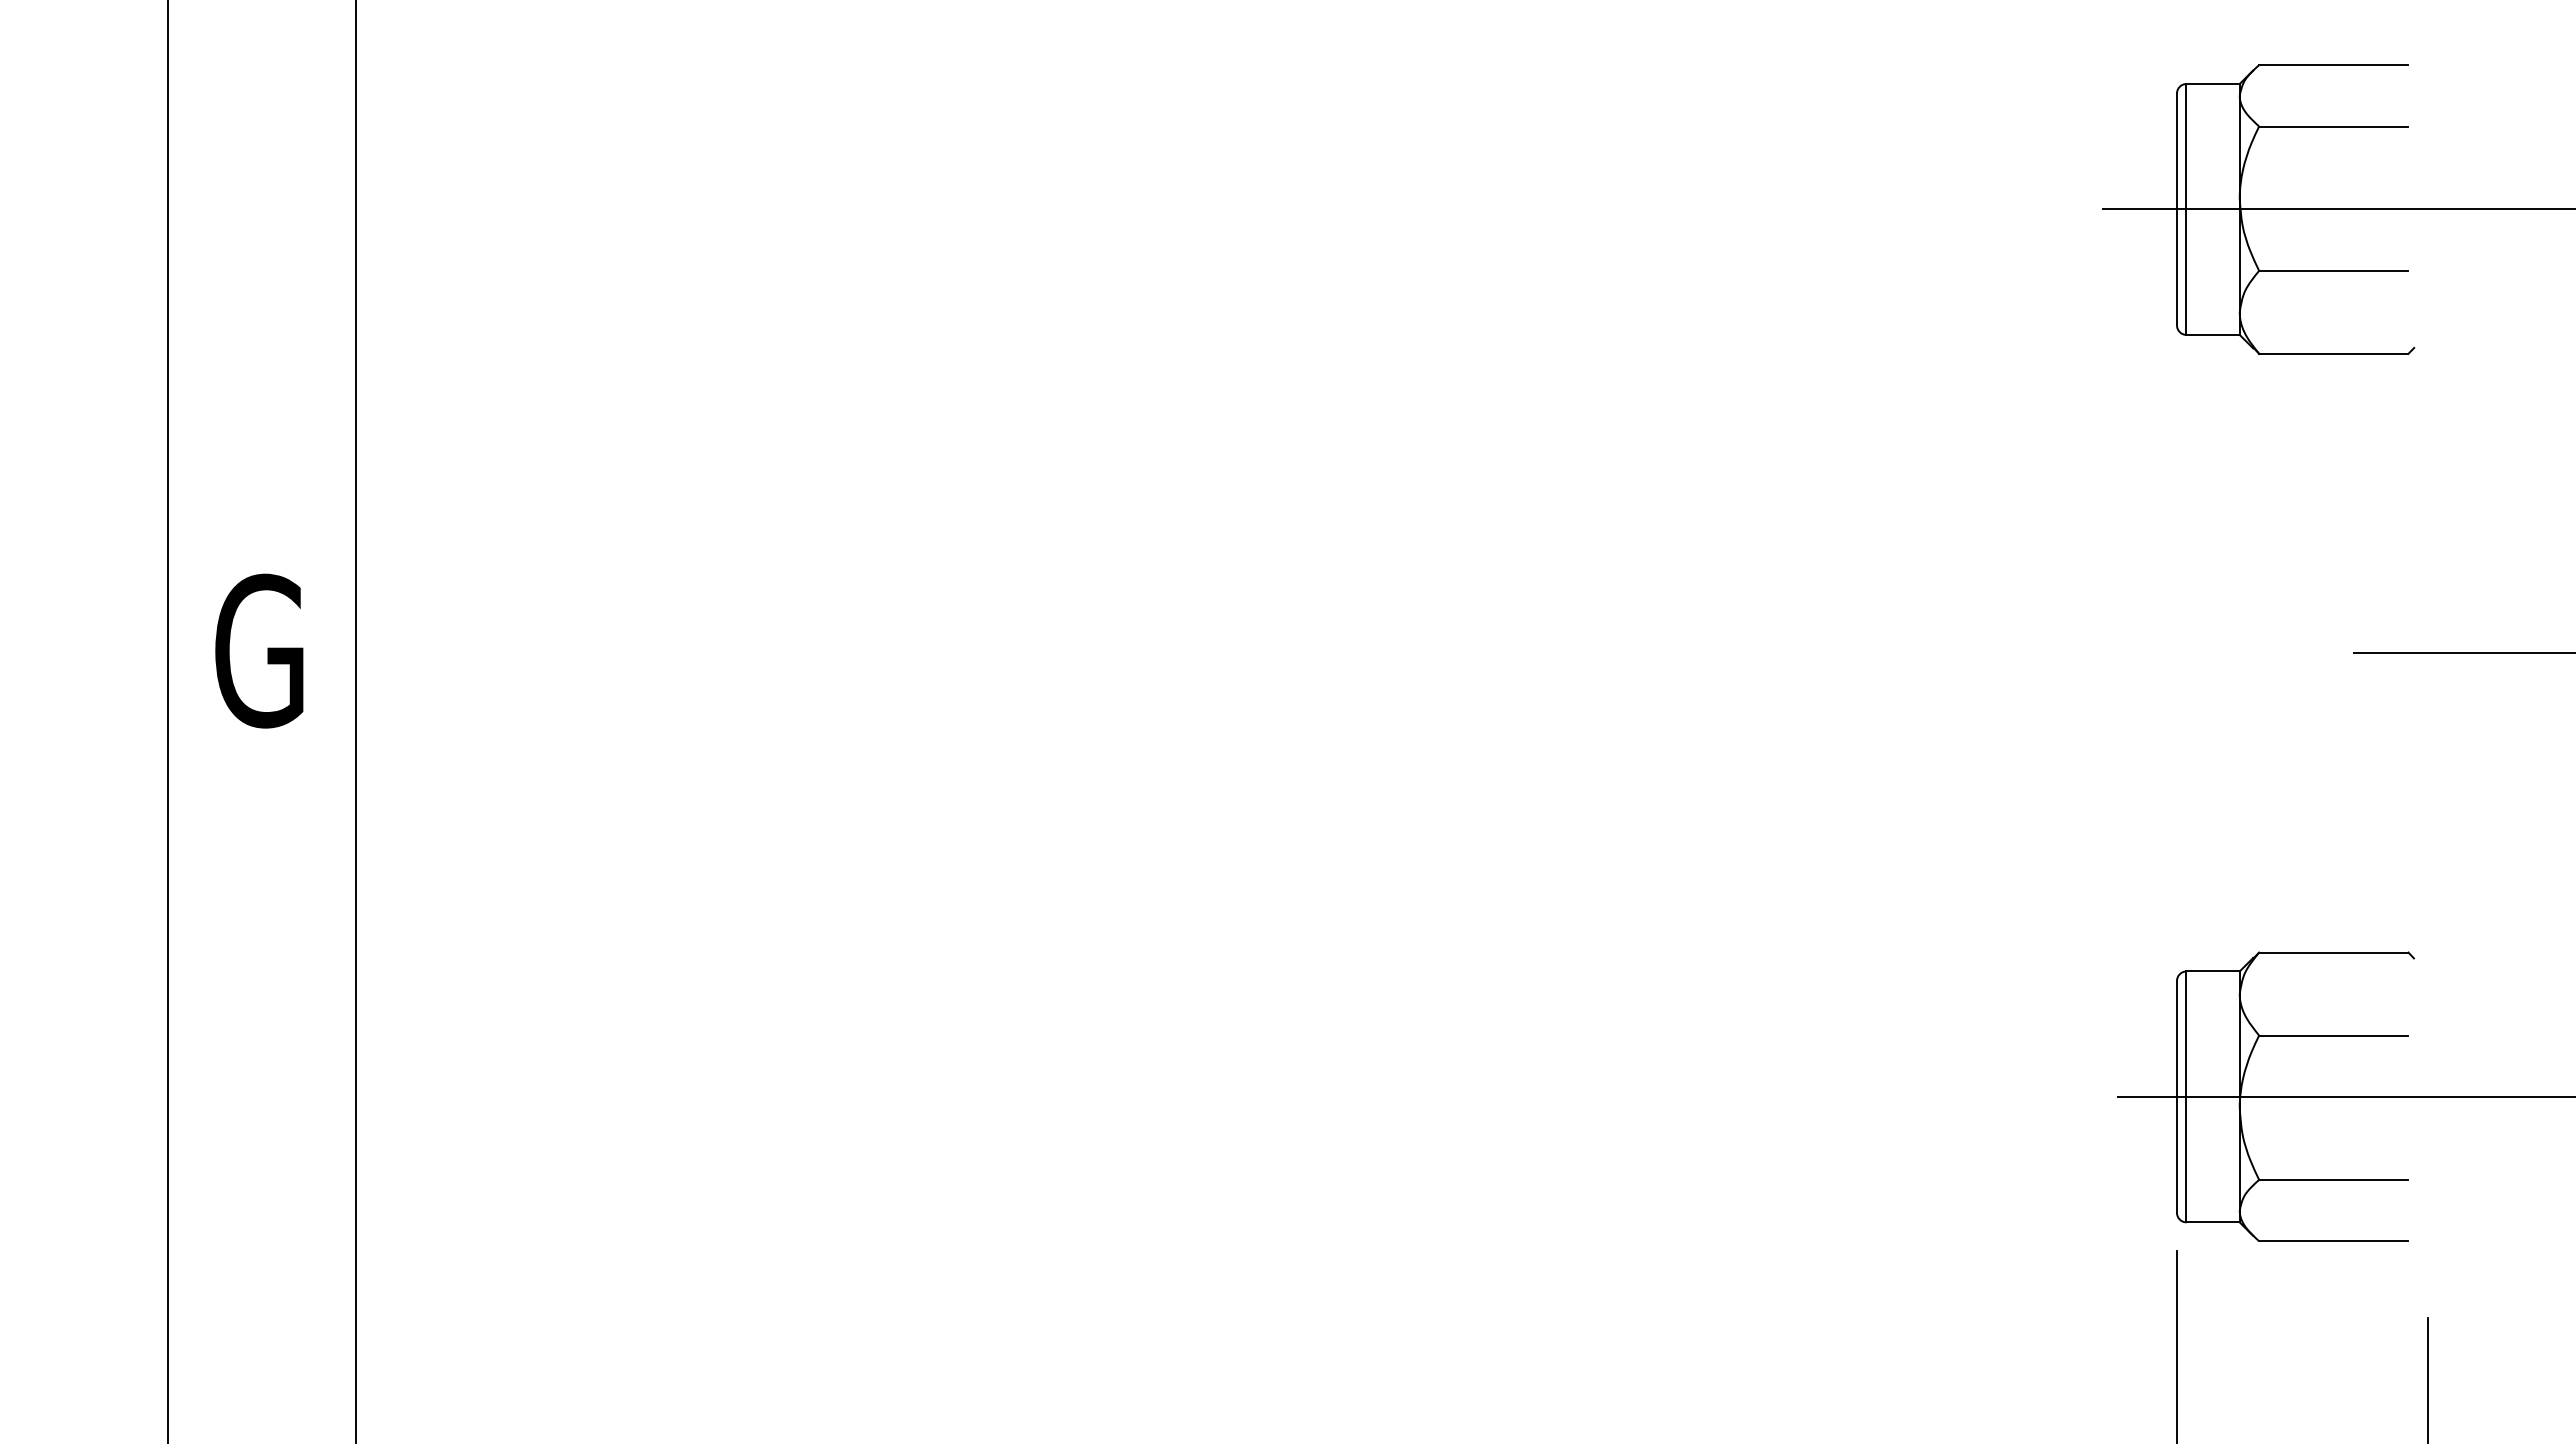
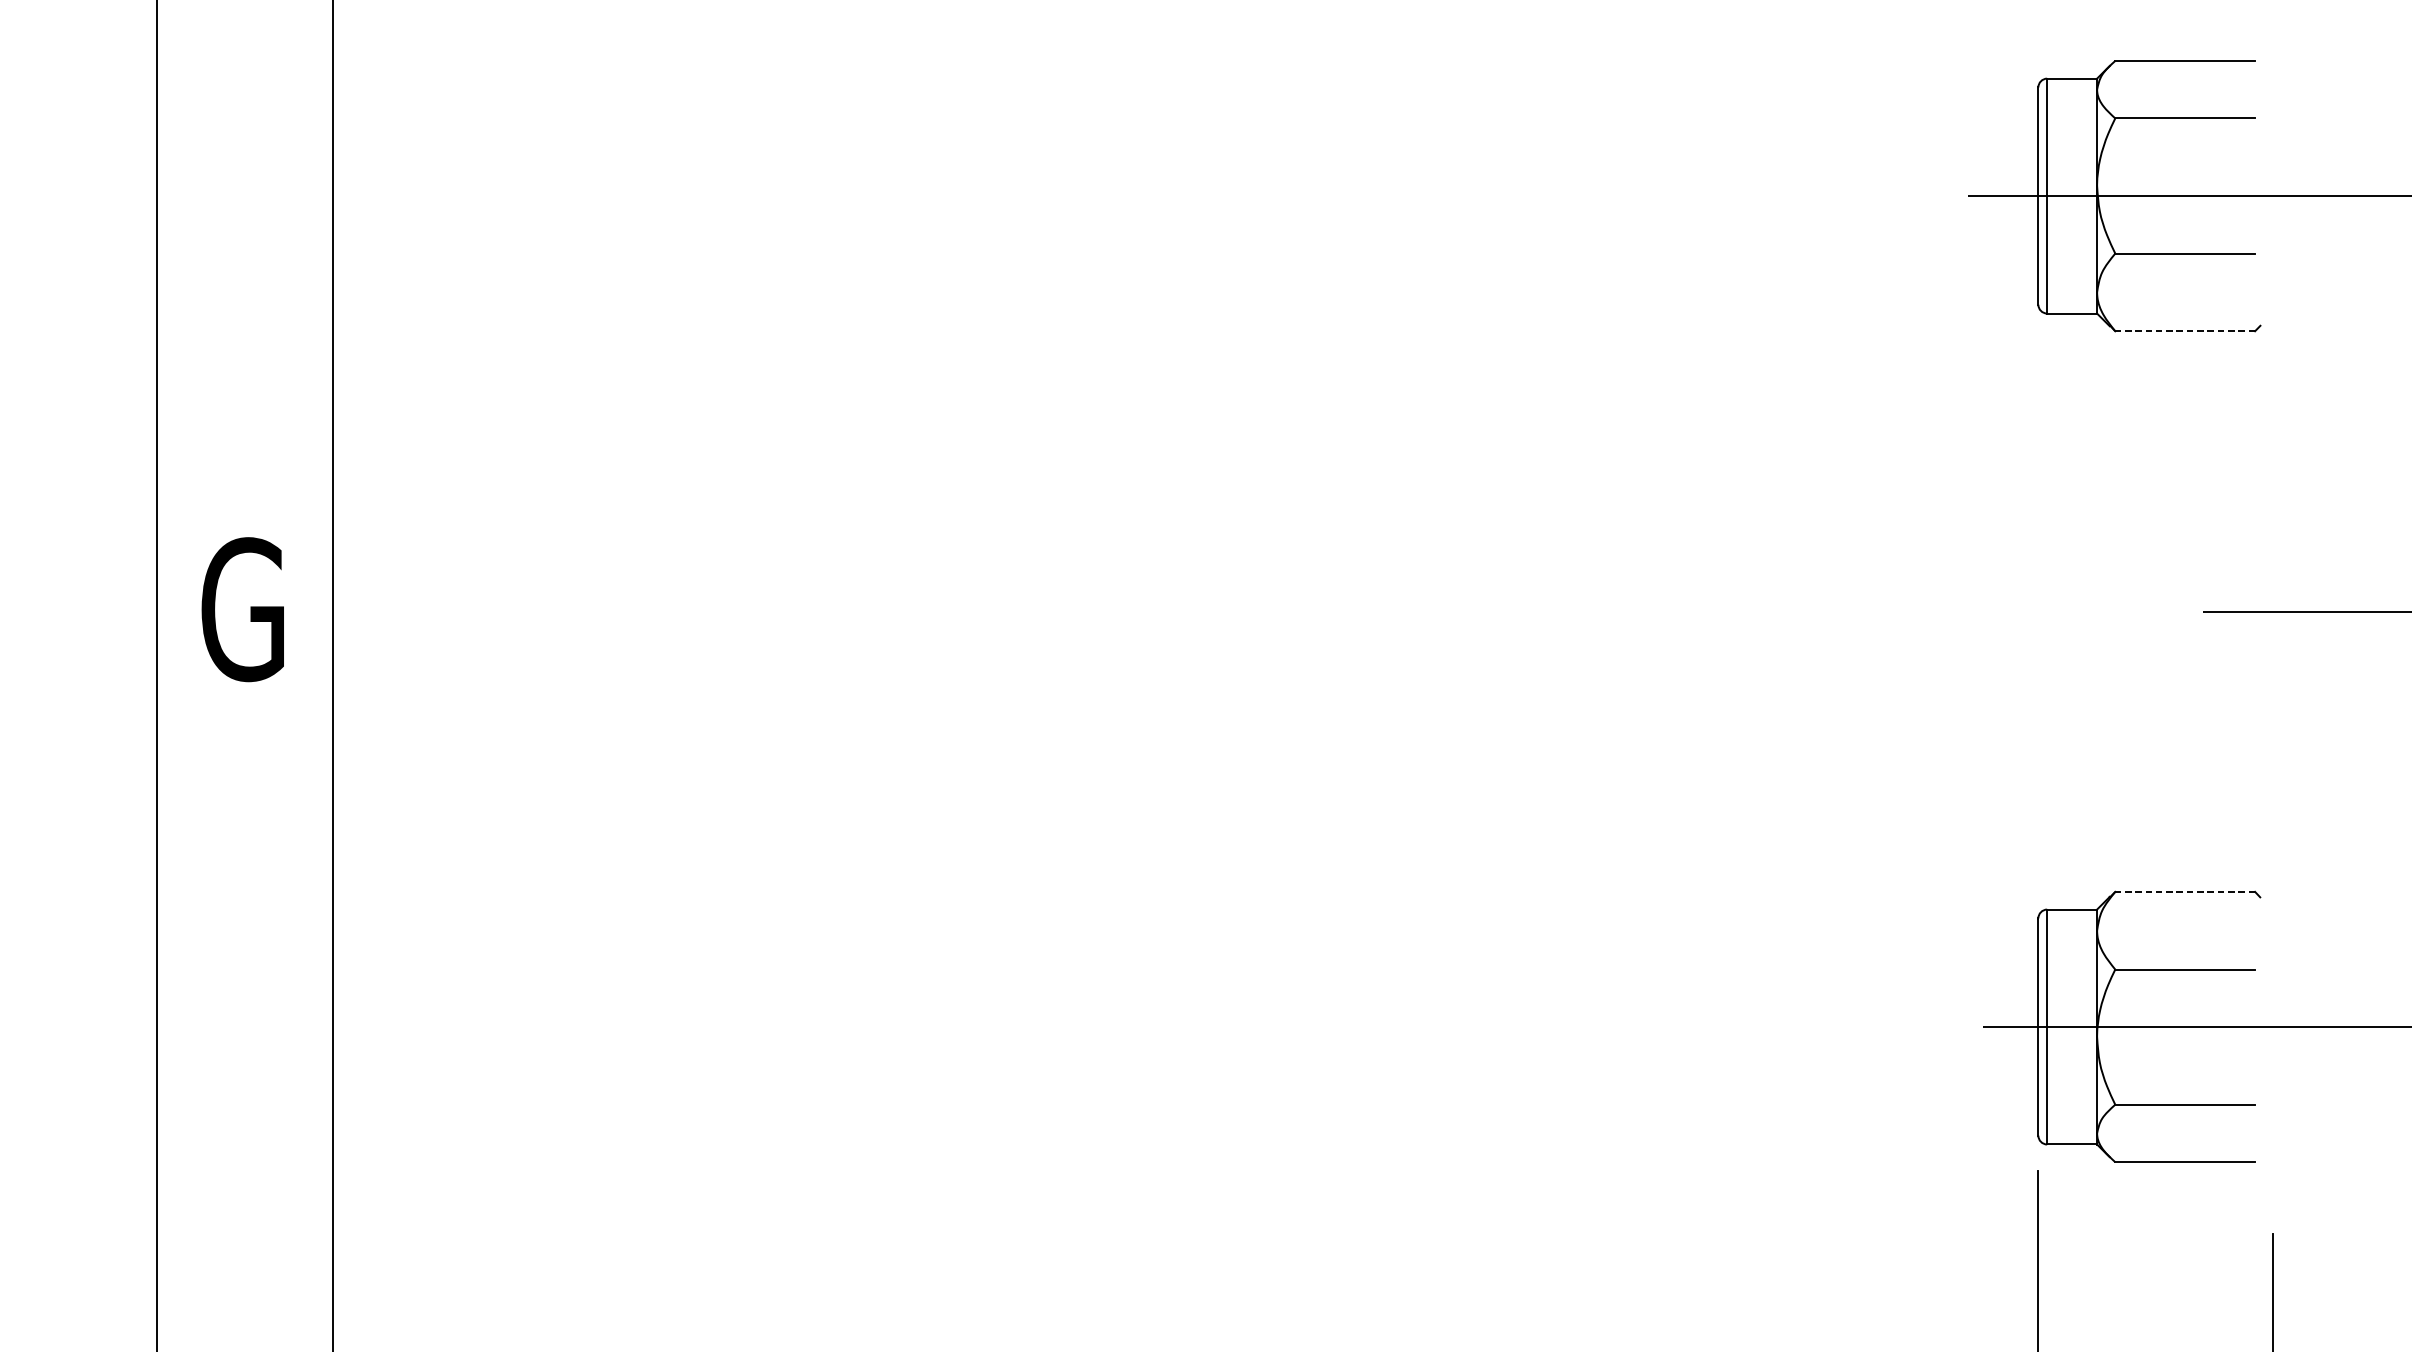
line: (2333, 353) -> (2184, 330), solid -> dashed
line: (2333, 952) -> (2184, 891), solid -> dashed

